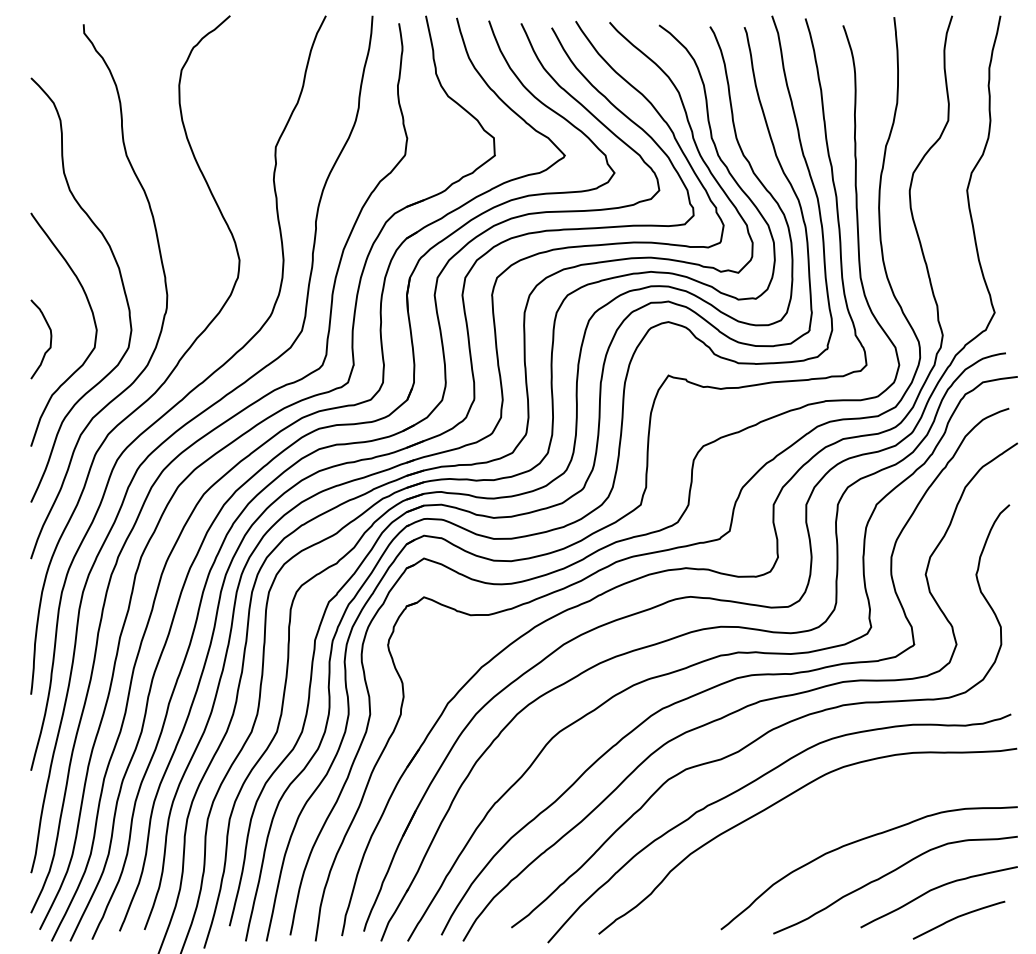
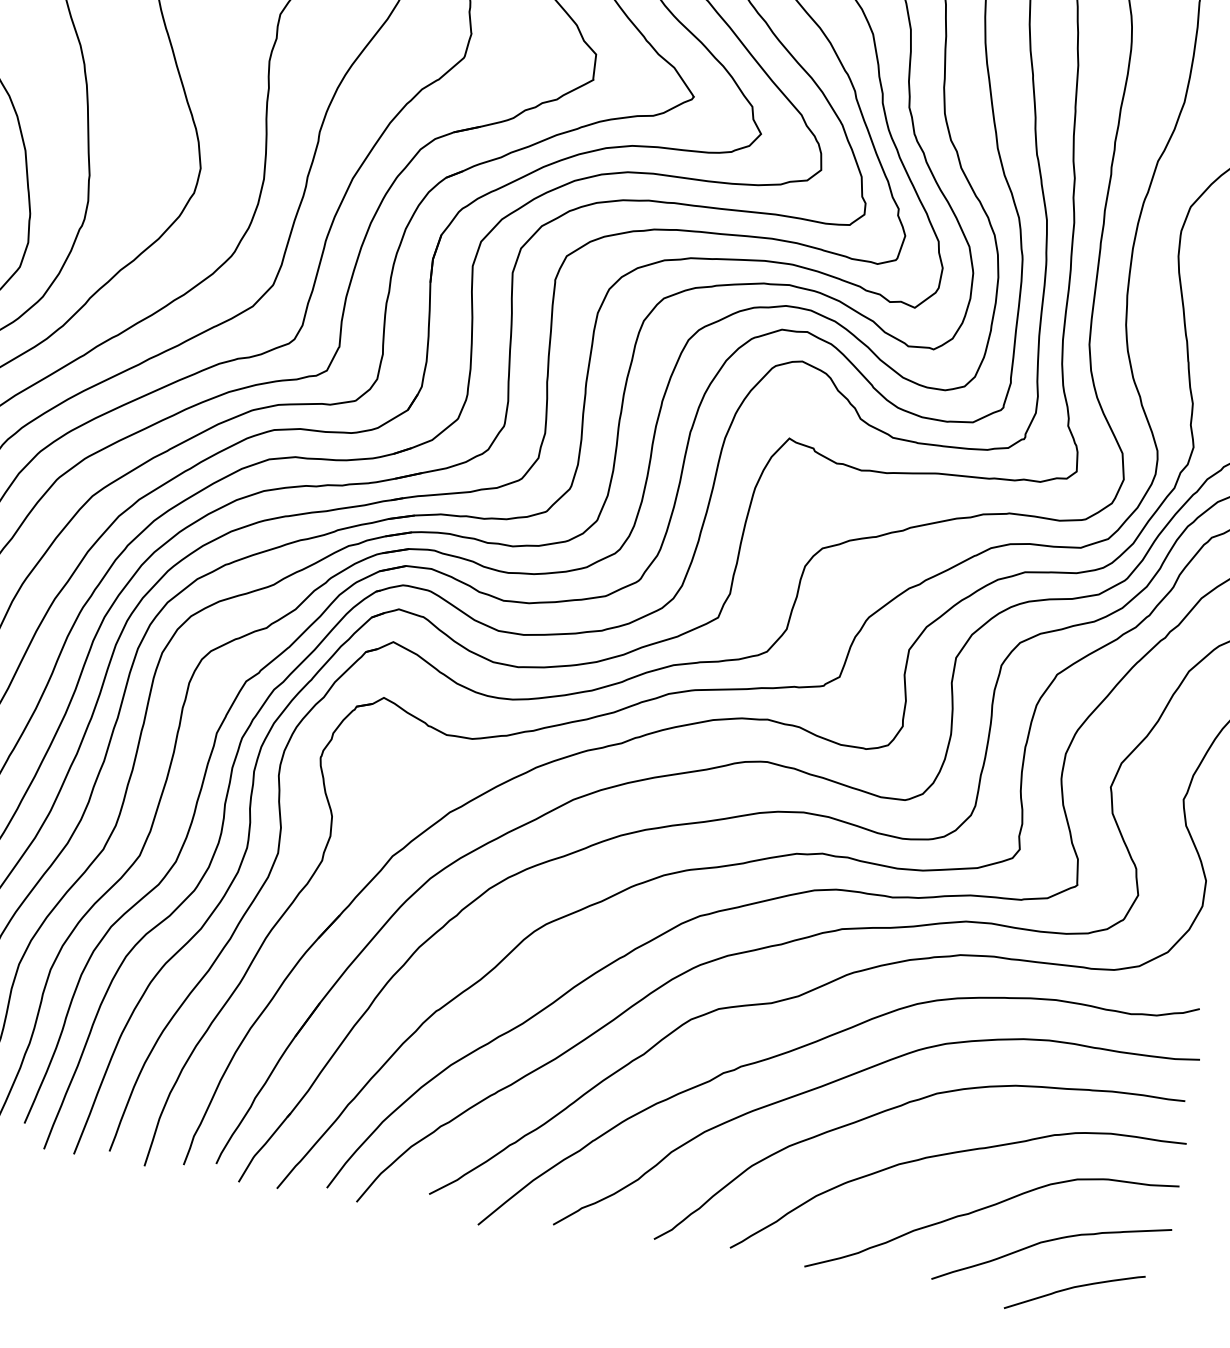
curve: (819, 815) -> (899, 1107), added

